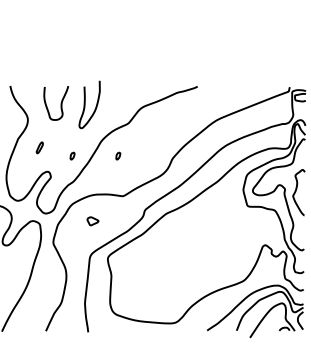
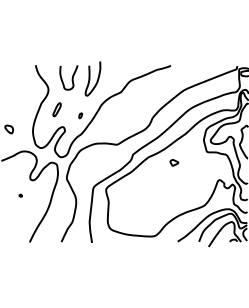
part: (39, 147) -> (56, 109), size x1.67
part: (118, 155) -> (113, 115), removed
part: (93, 220) -> (174, 162), moved

